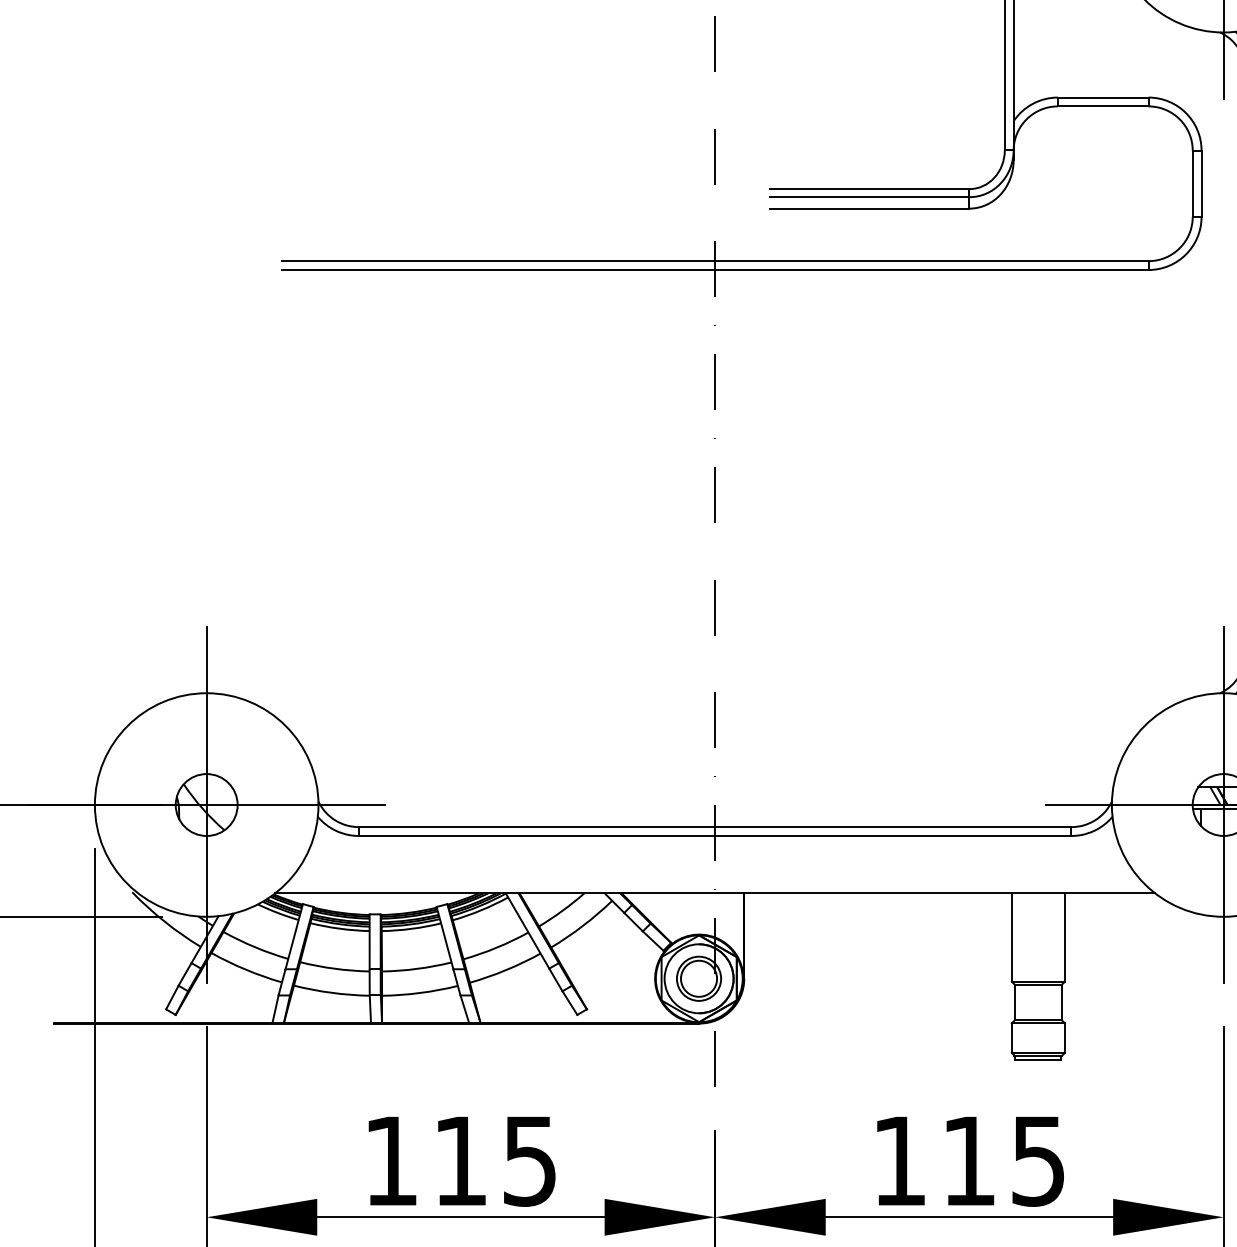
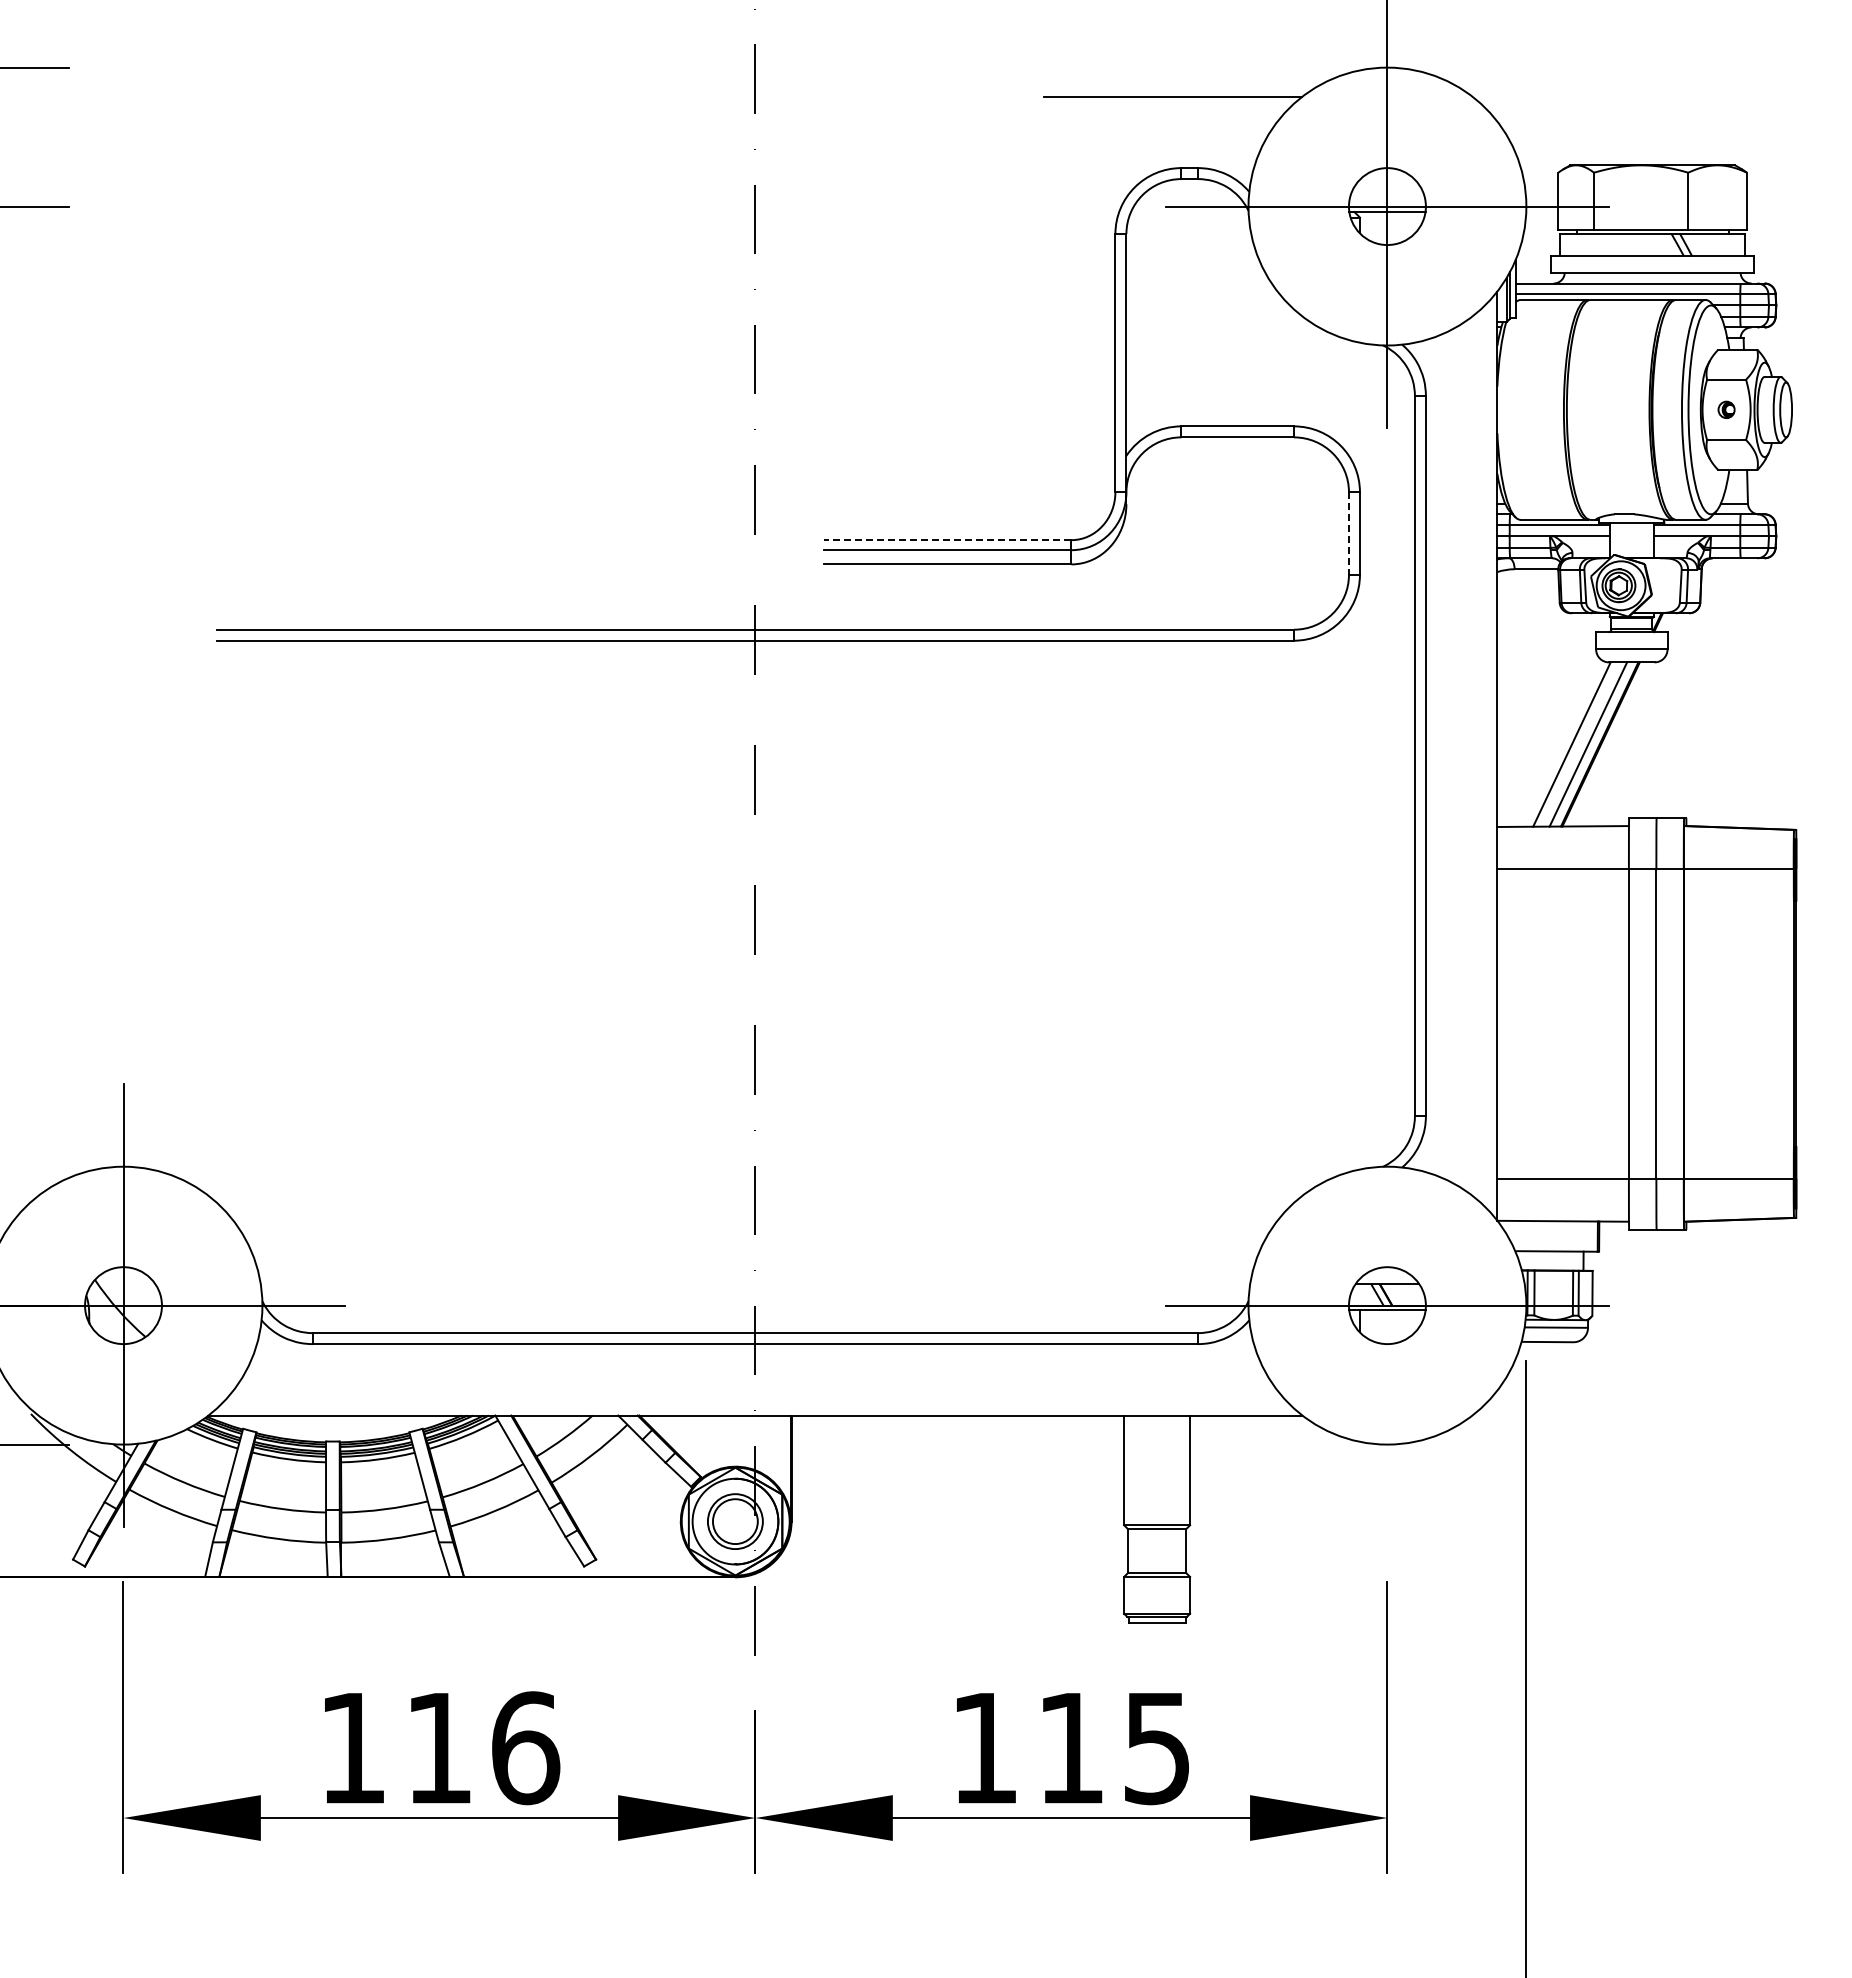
line: (1192, 184) -> (1348, 534), solid -> dashed
line: (869, 189) -> (947, 540), solid -> dashed
line: (1223, 804) -> (1387, 1305), removed
text: (530, 1161) -> (526, 1748), 115 -> 116

